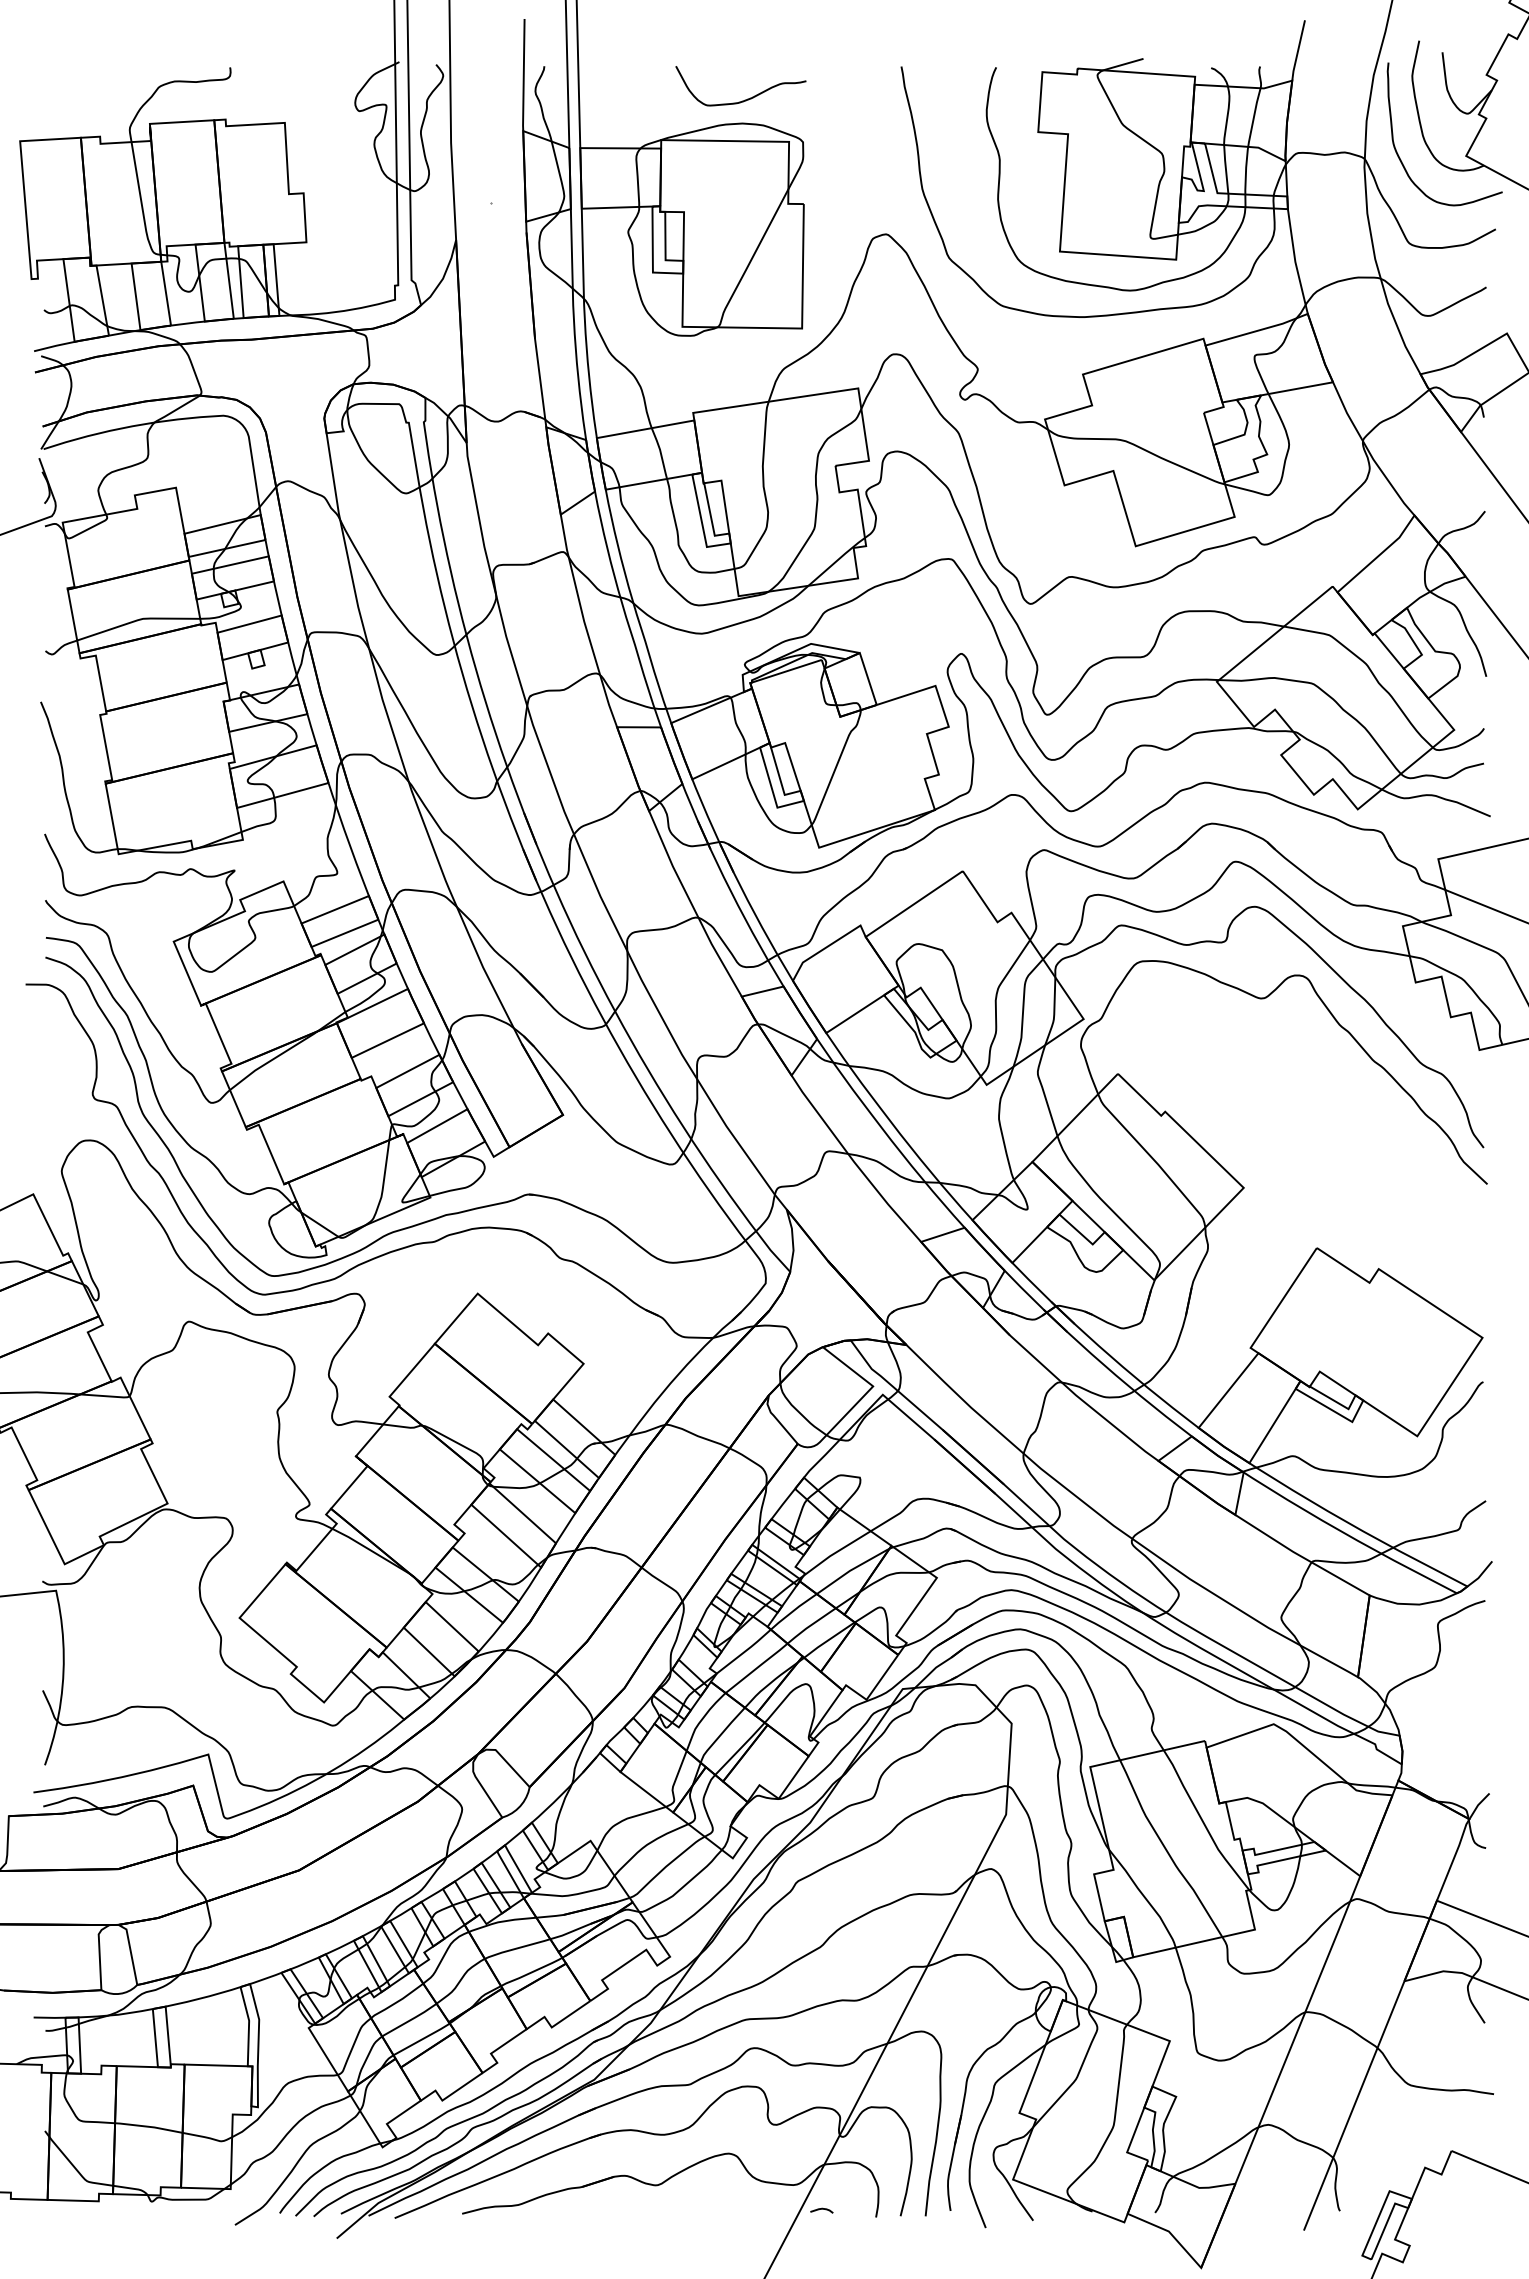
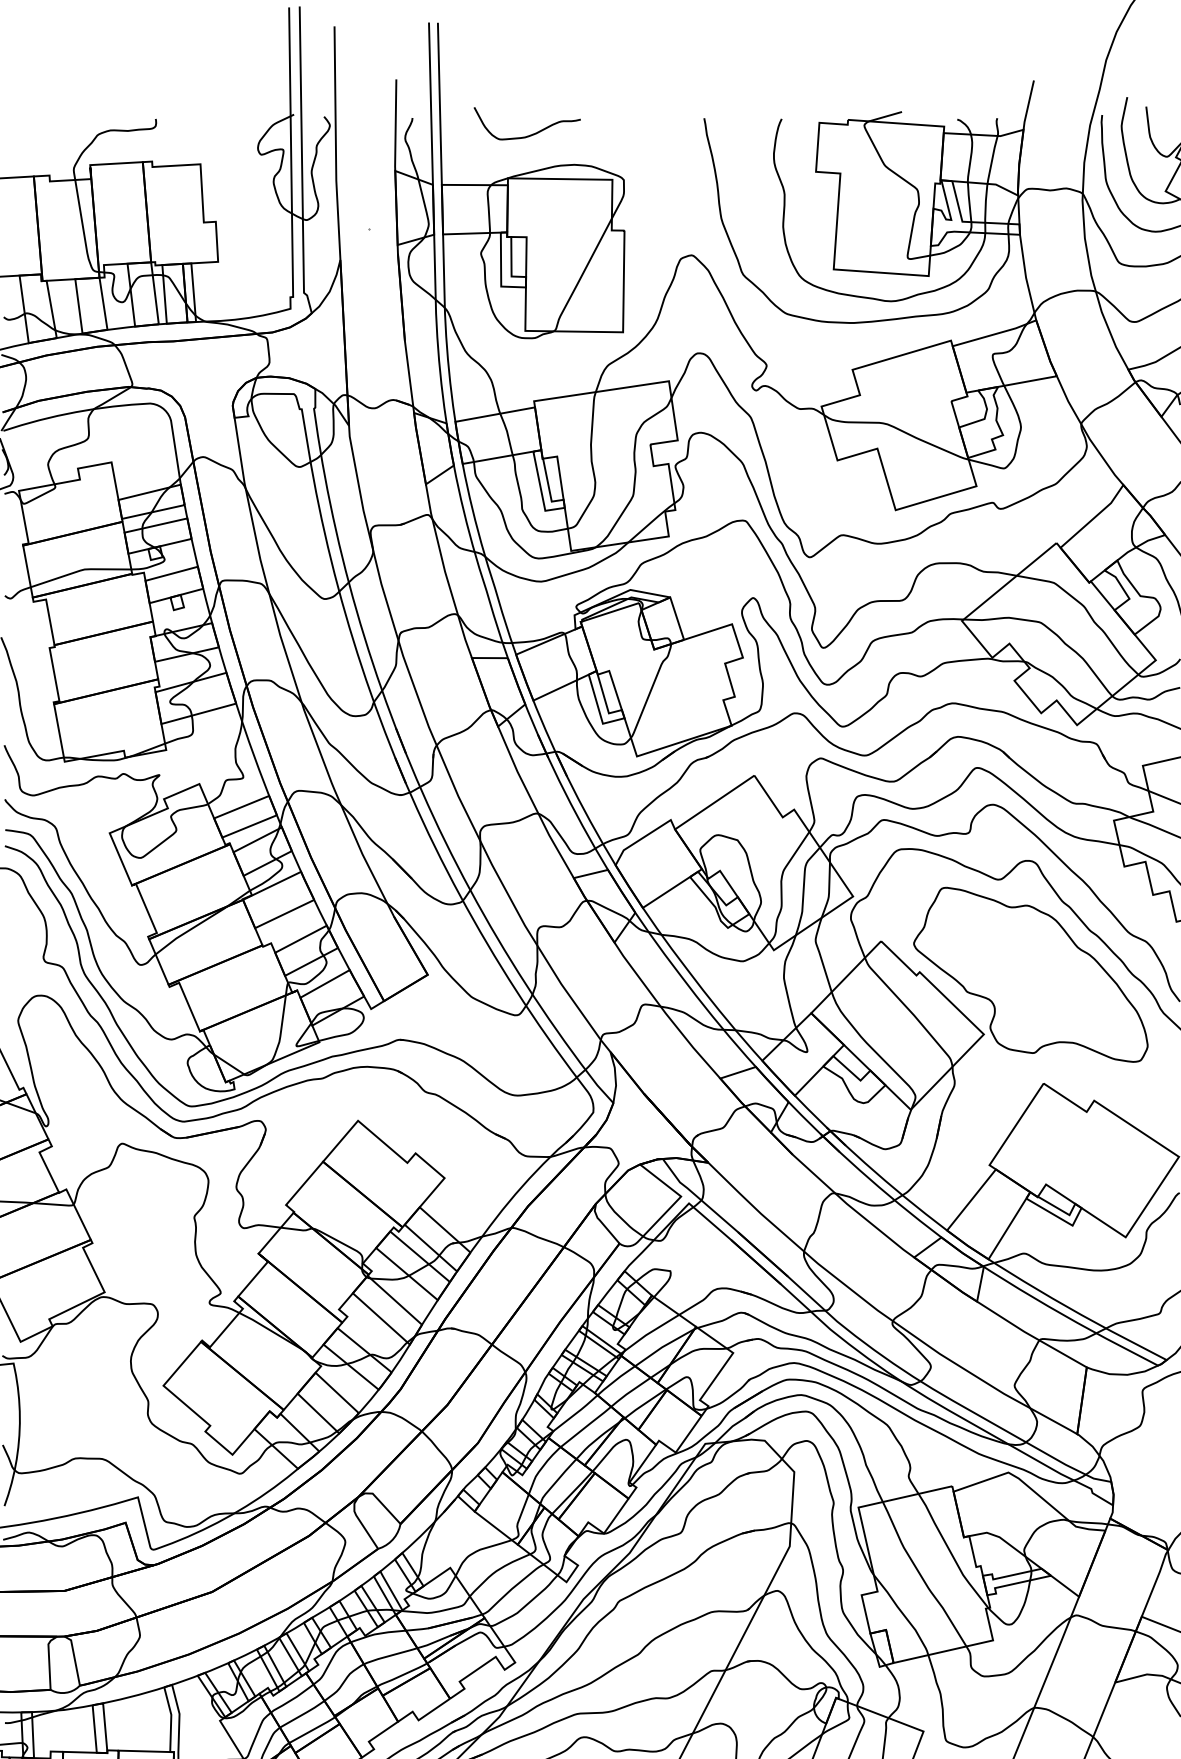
curve: (747, 98) -> (532, 133), moved
part: (1301, 1114) -> (1031, 974), added

